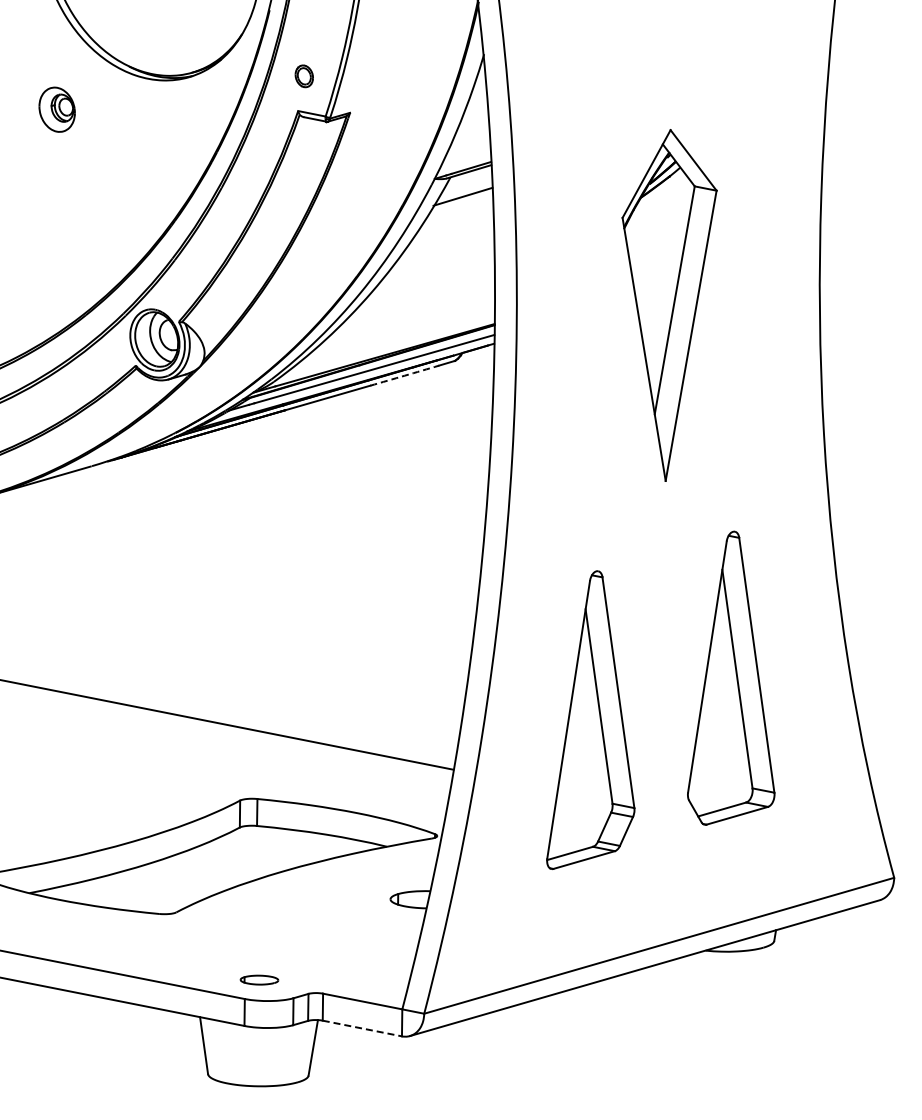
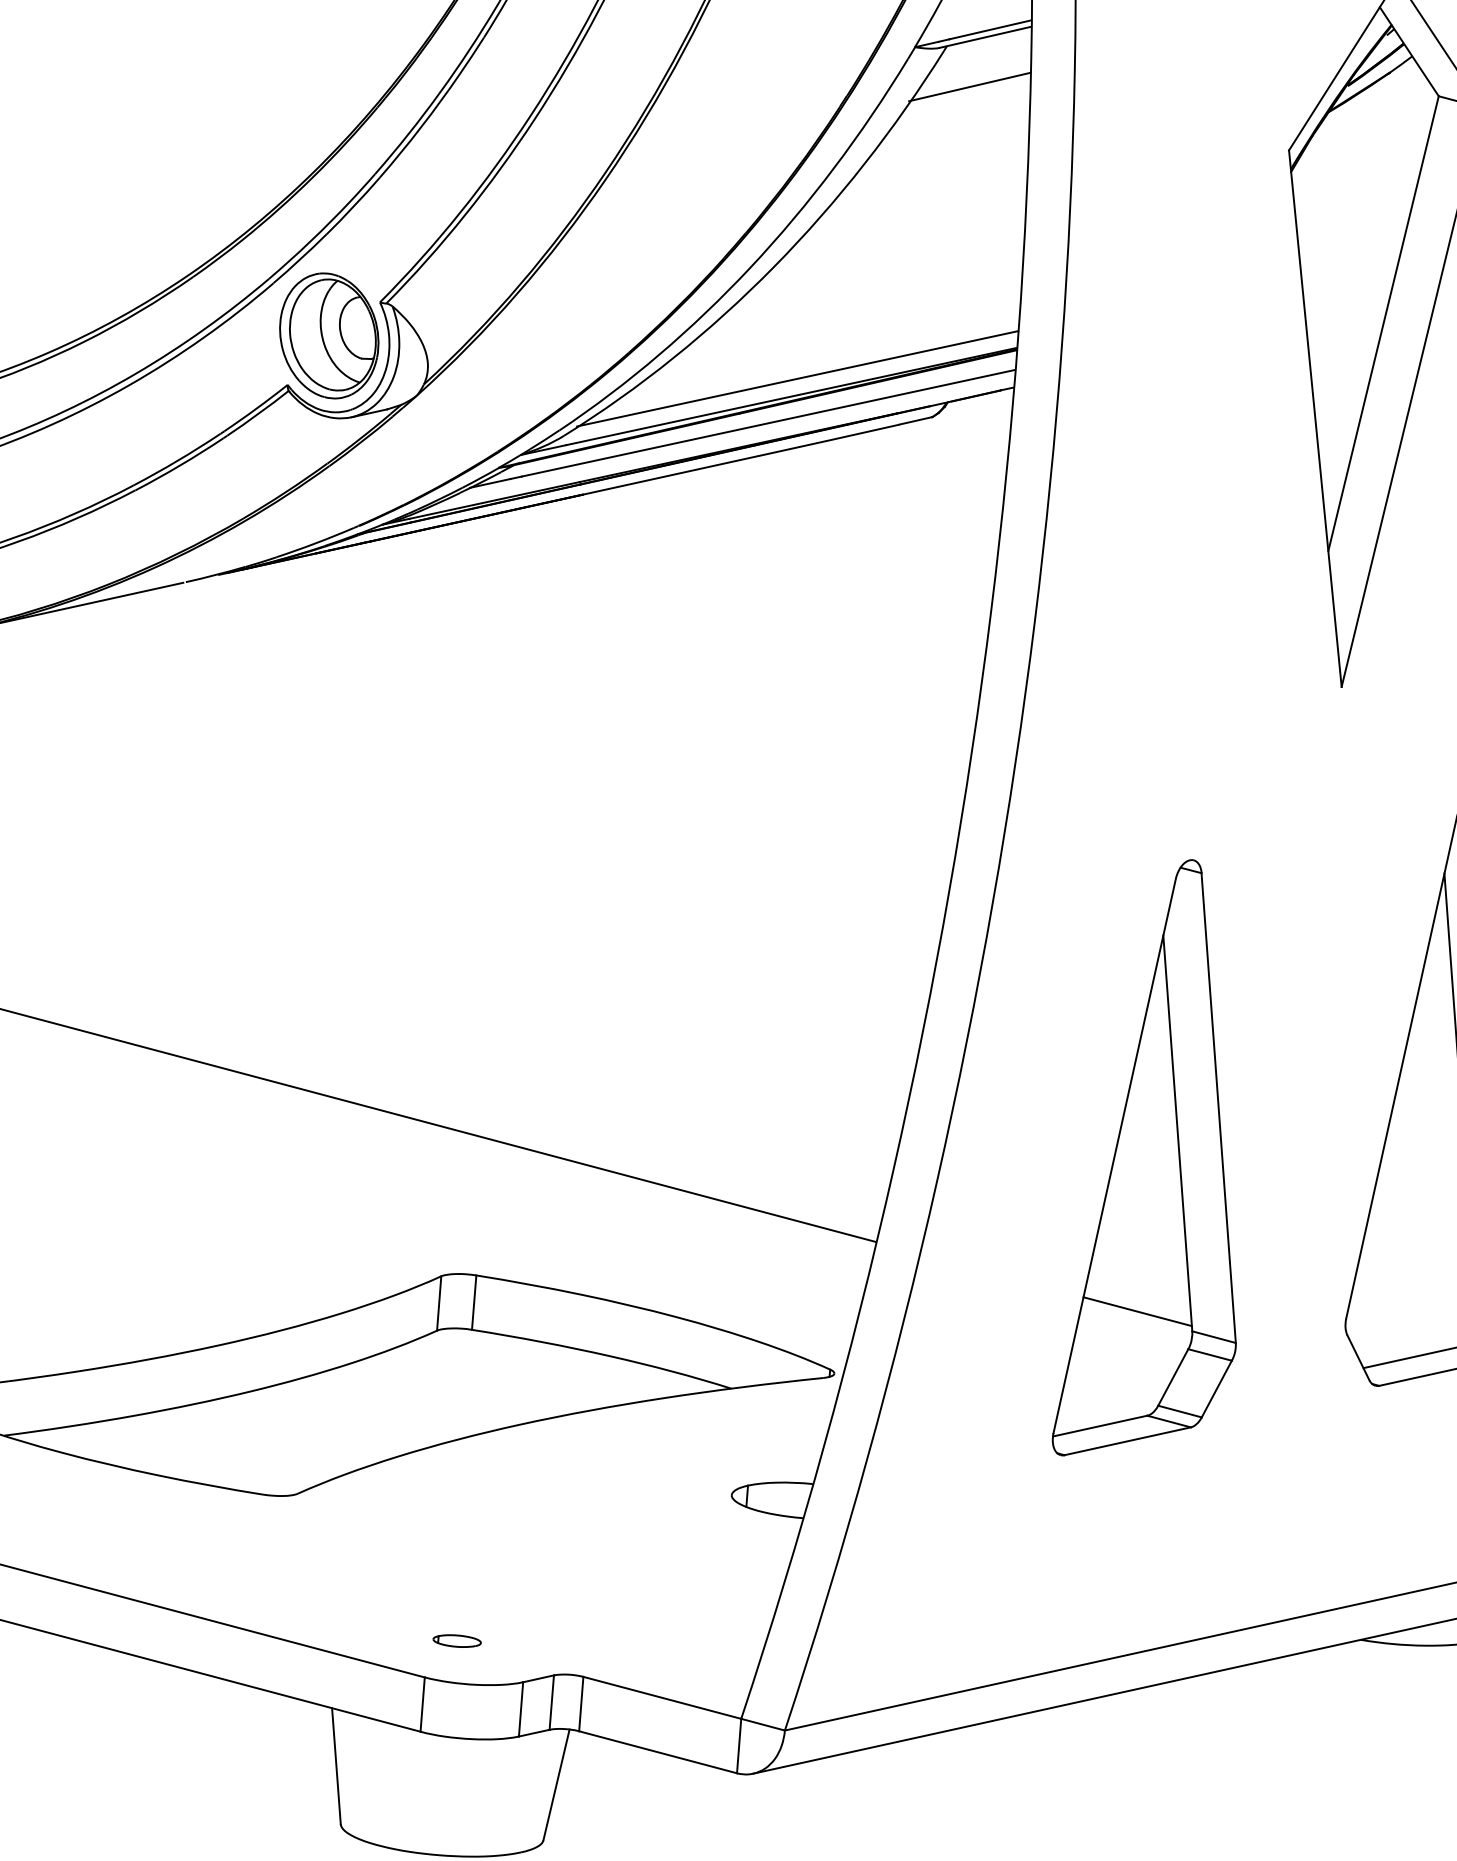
line: (387, 345) -> (797, 377), added
arc: (404, 375) -> (828, 439), dashed -> solid
line: (584, 795) -> (1136, 1311), added
part: (259, 979) -> (456, 1639), size x0.62
line: (362, 1028) -> (658, 1752), dashed -> solid

